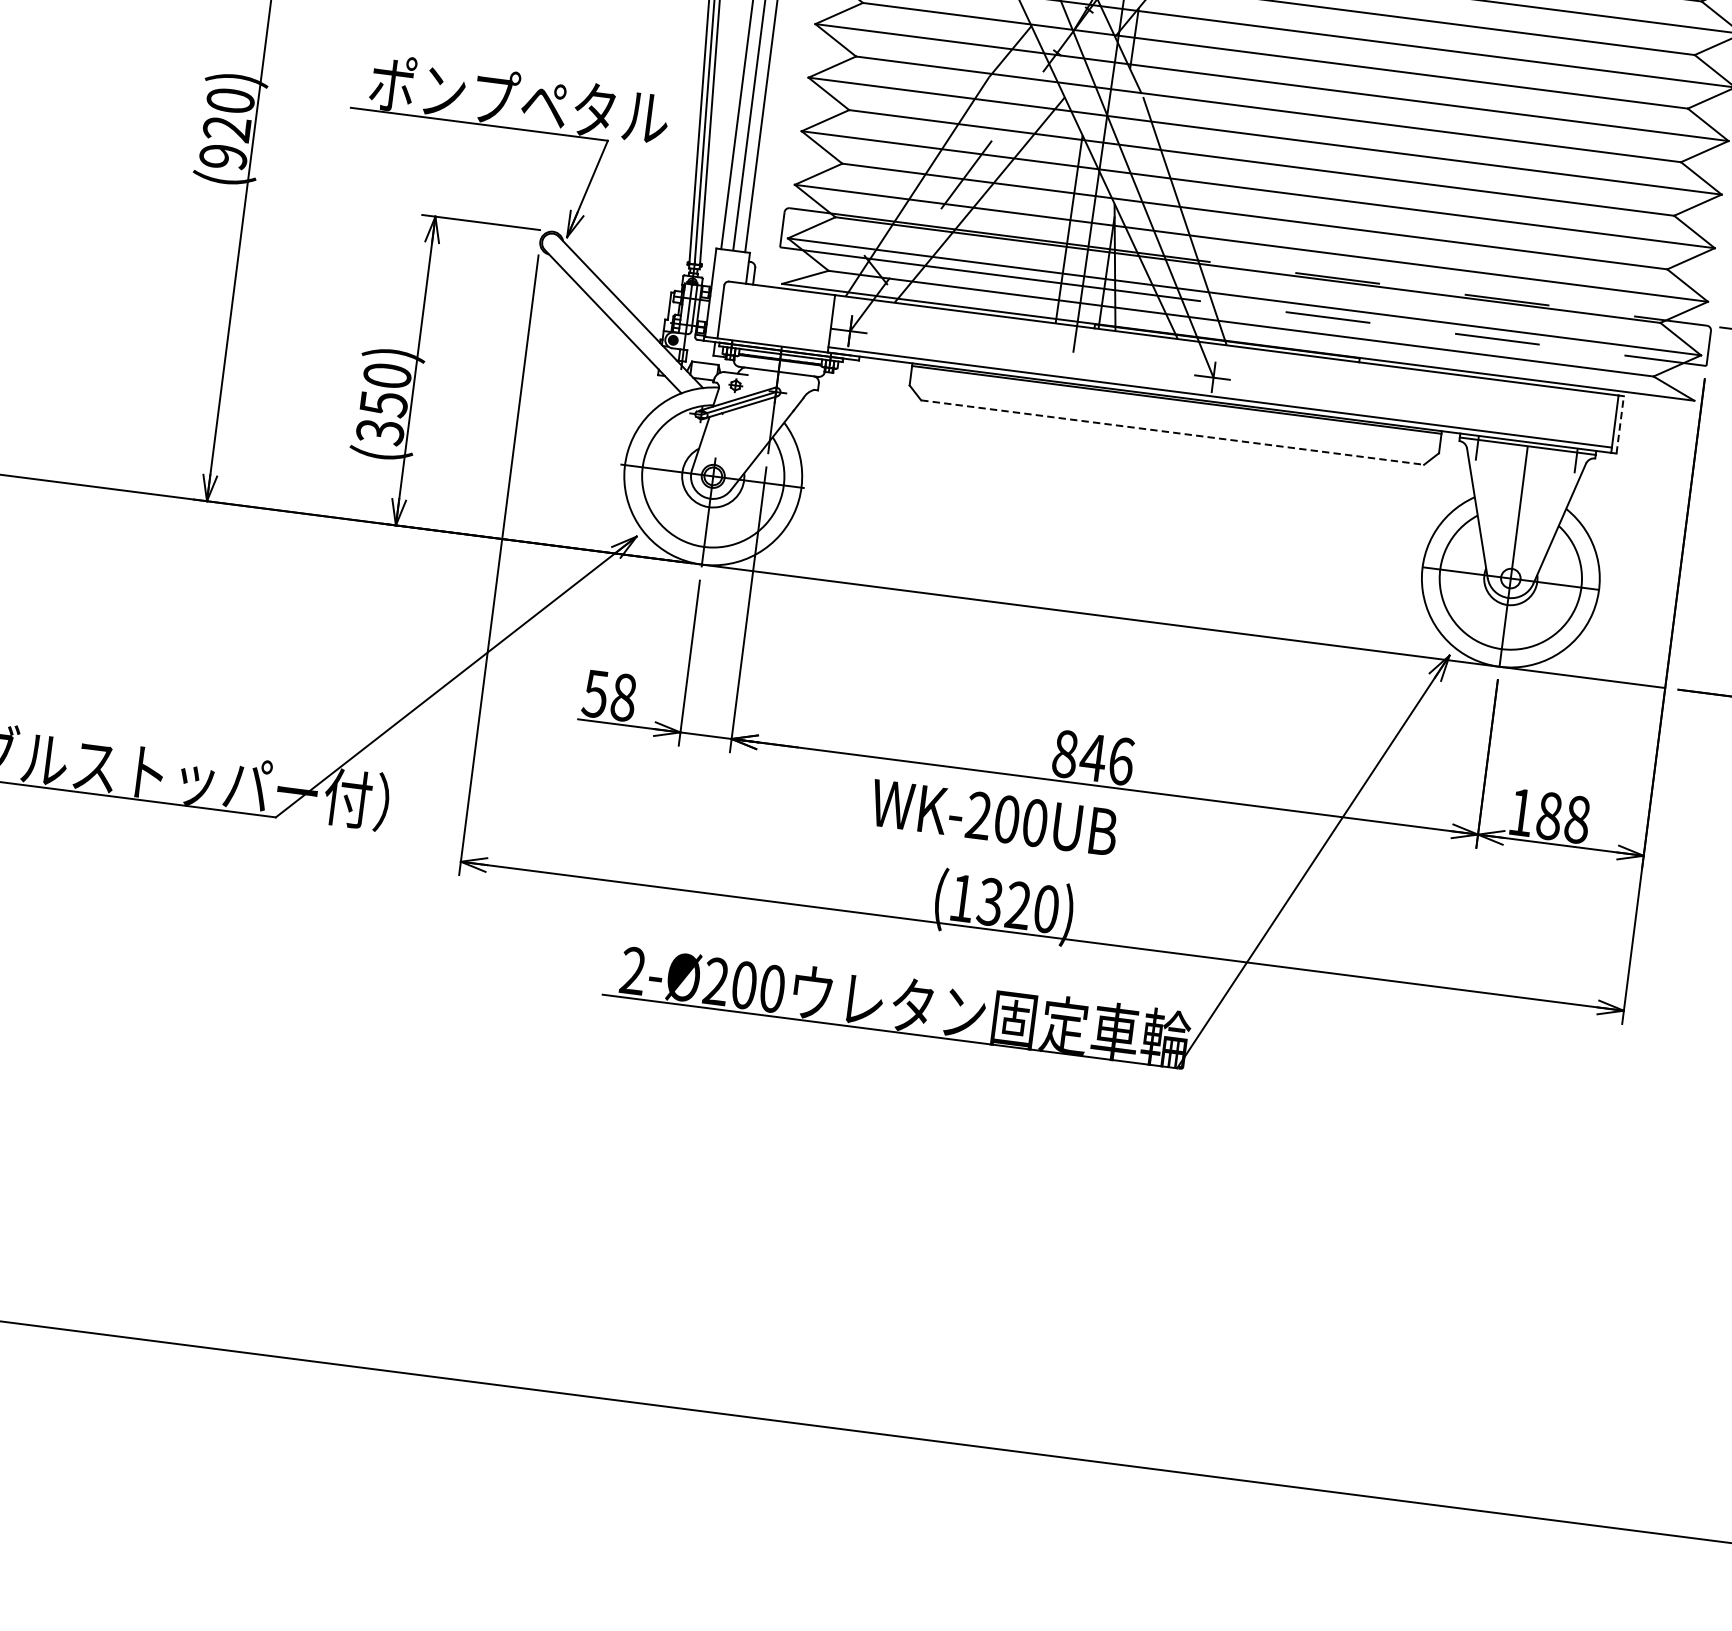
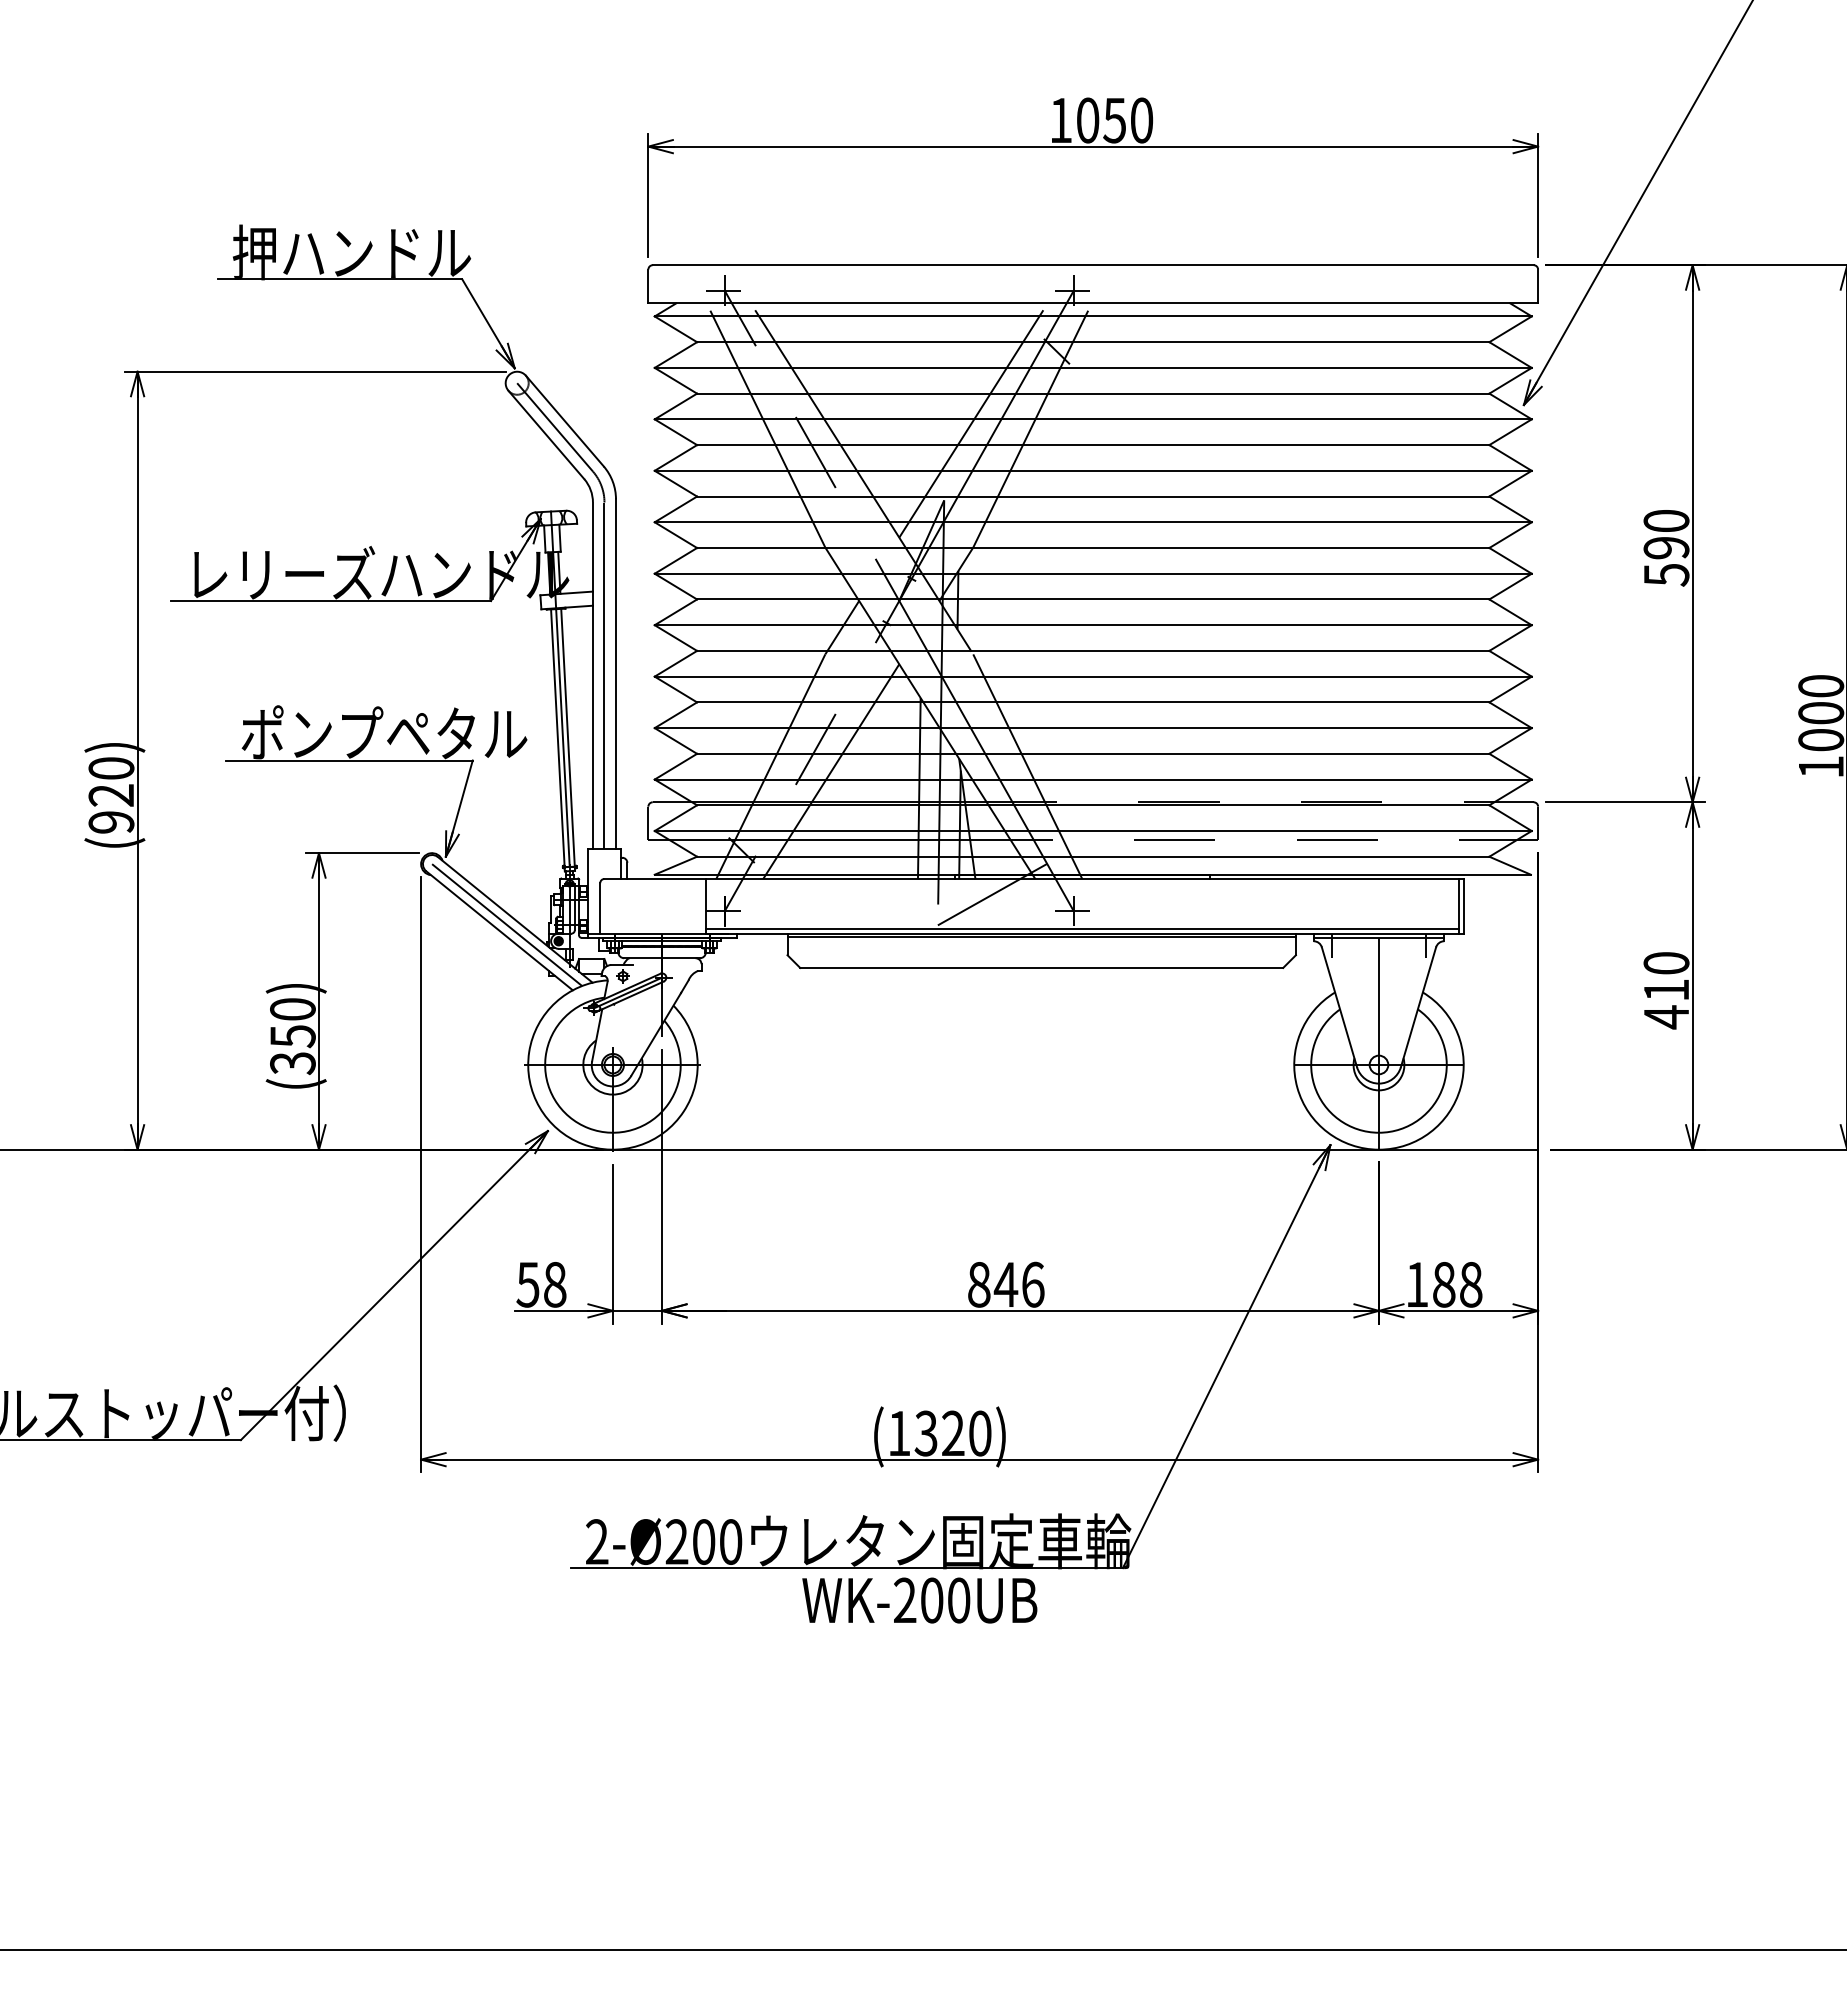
line: (622, 317) -> (507, 925), added
line: (1131, 349) -> (992, 894), added
line: (1619, 424) -> (1463, 906), dashed -> solid
line: (1172, 432) -> (1041, 967), dashed -> solid
text: (993, 817) -> (919, 1600), moved

